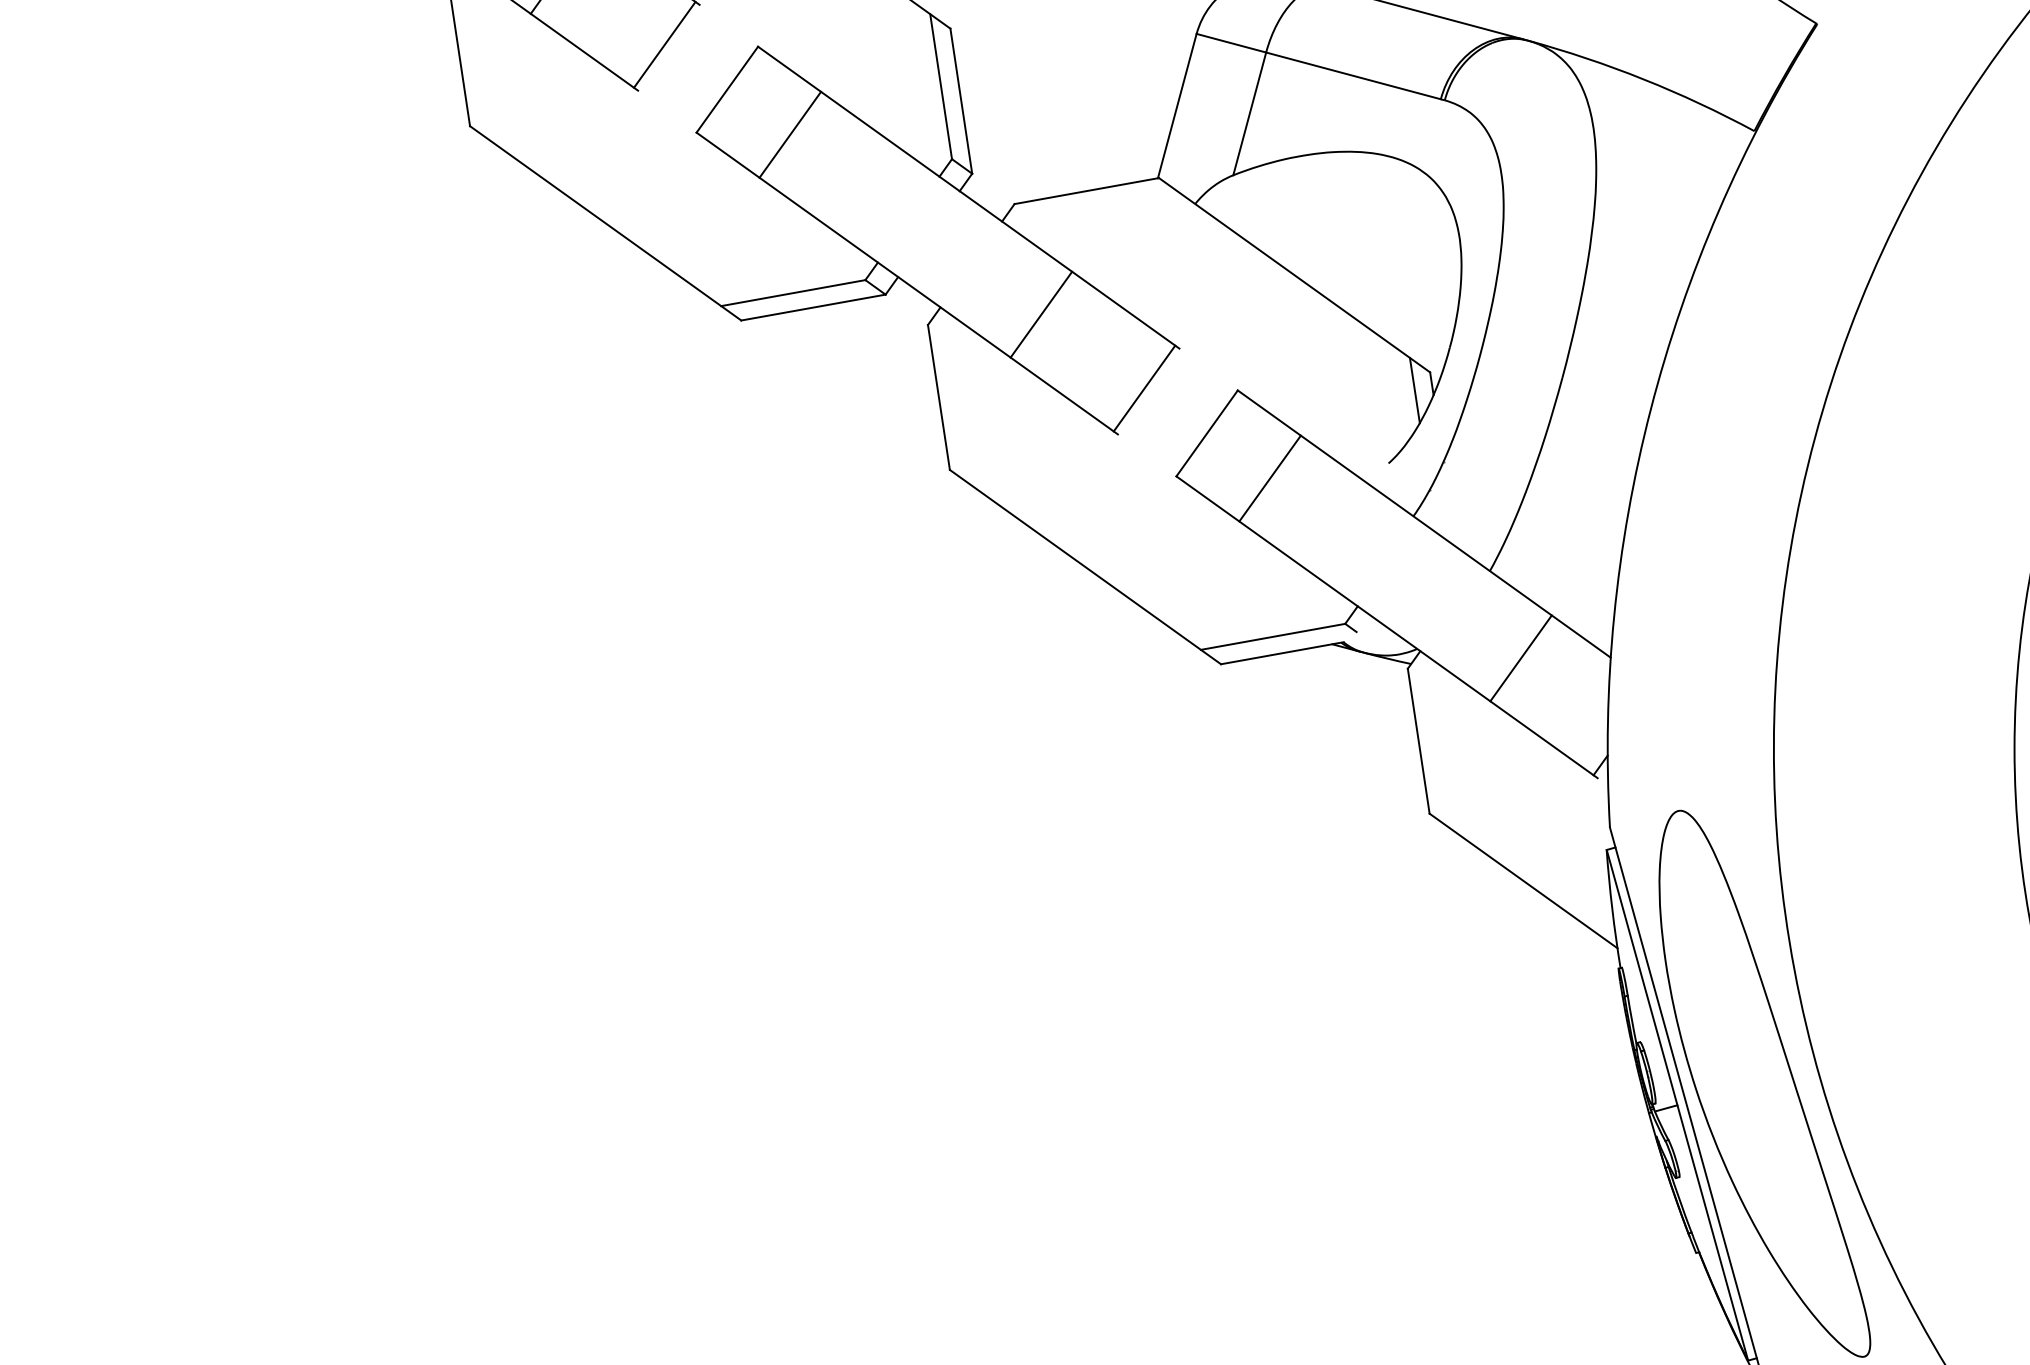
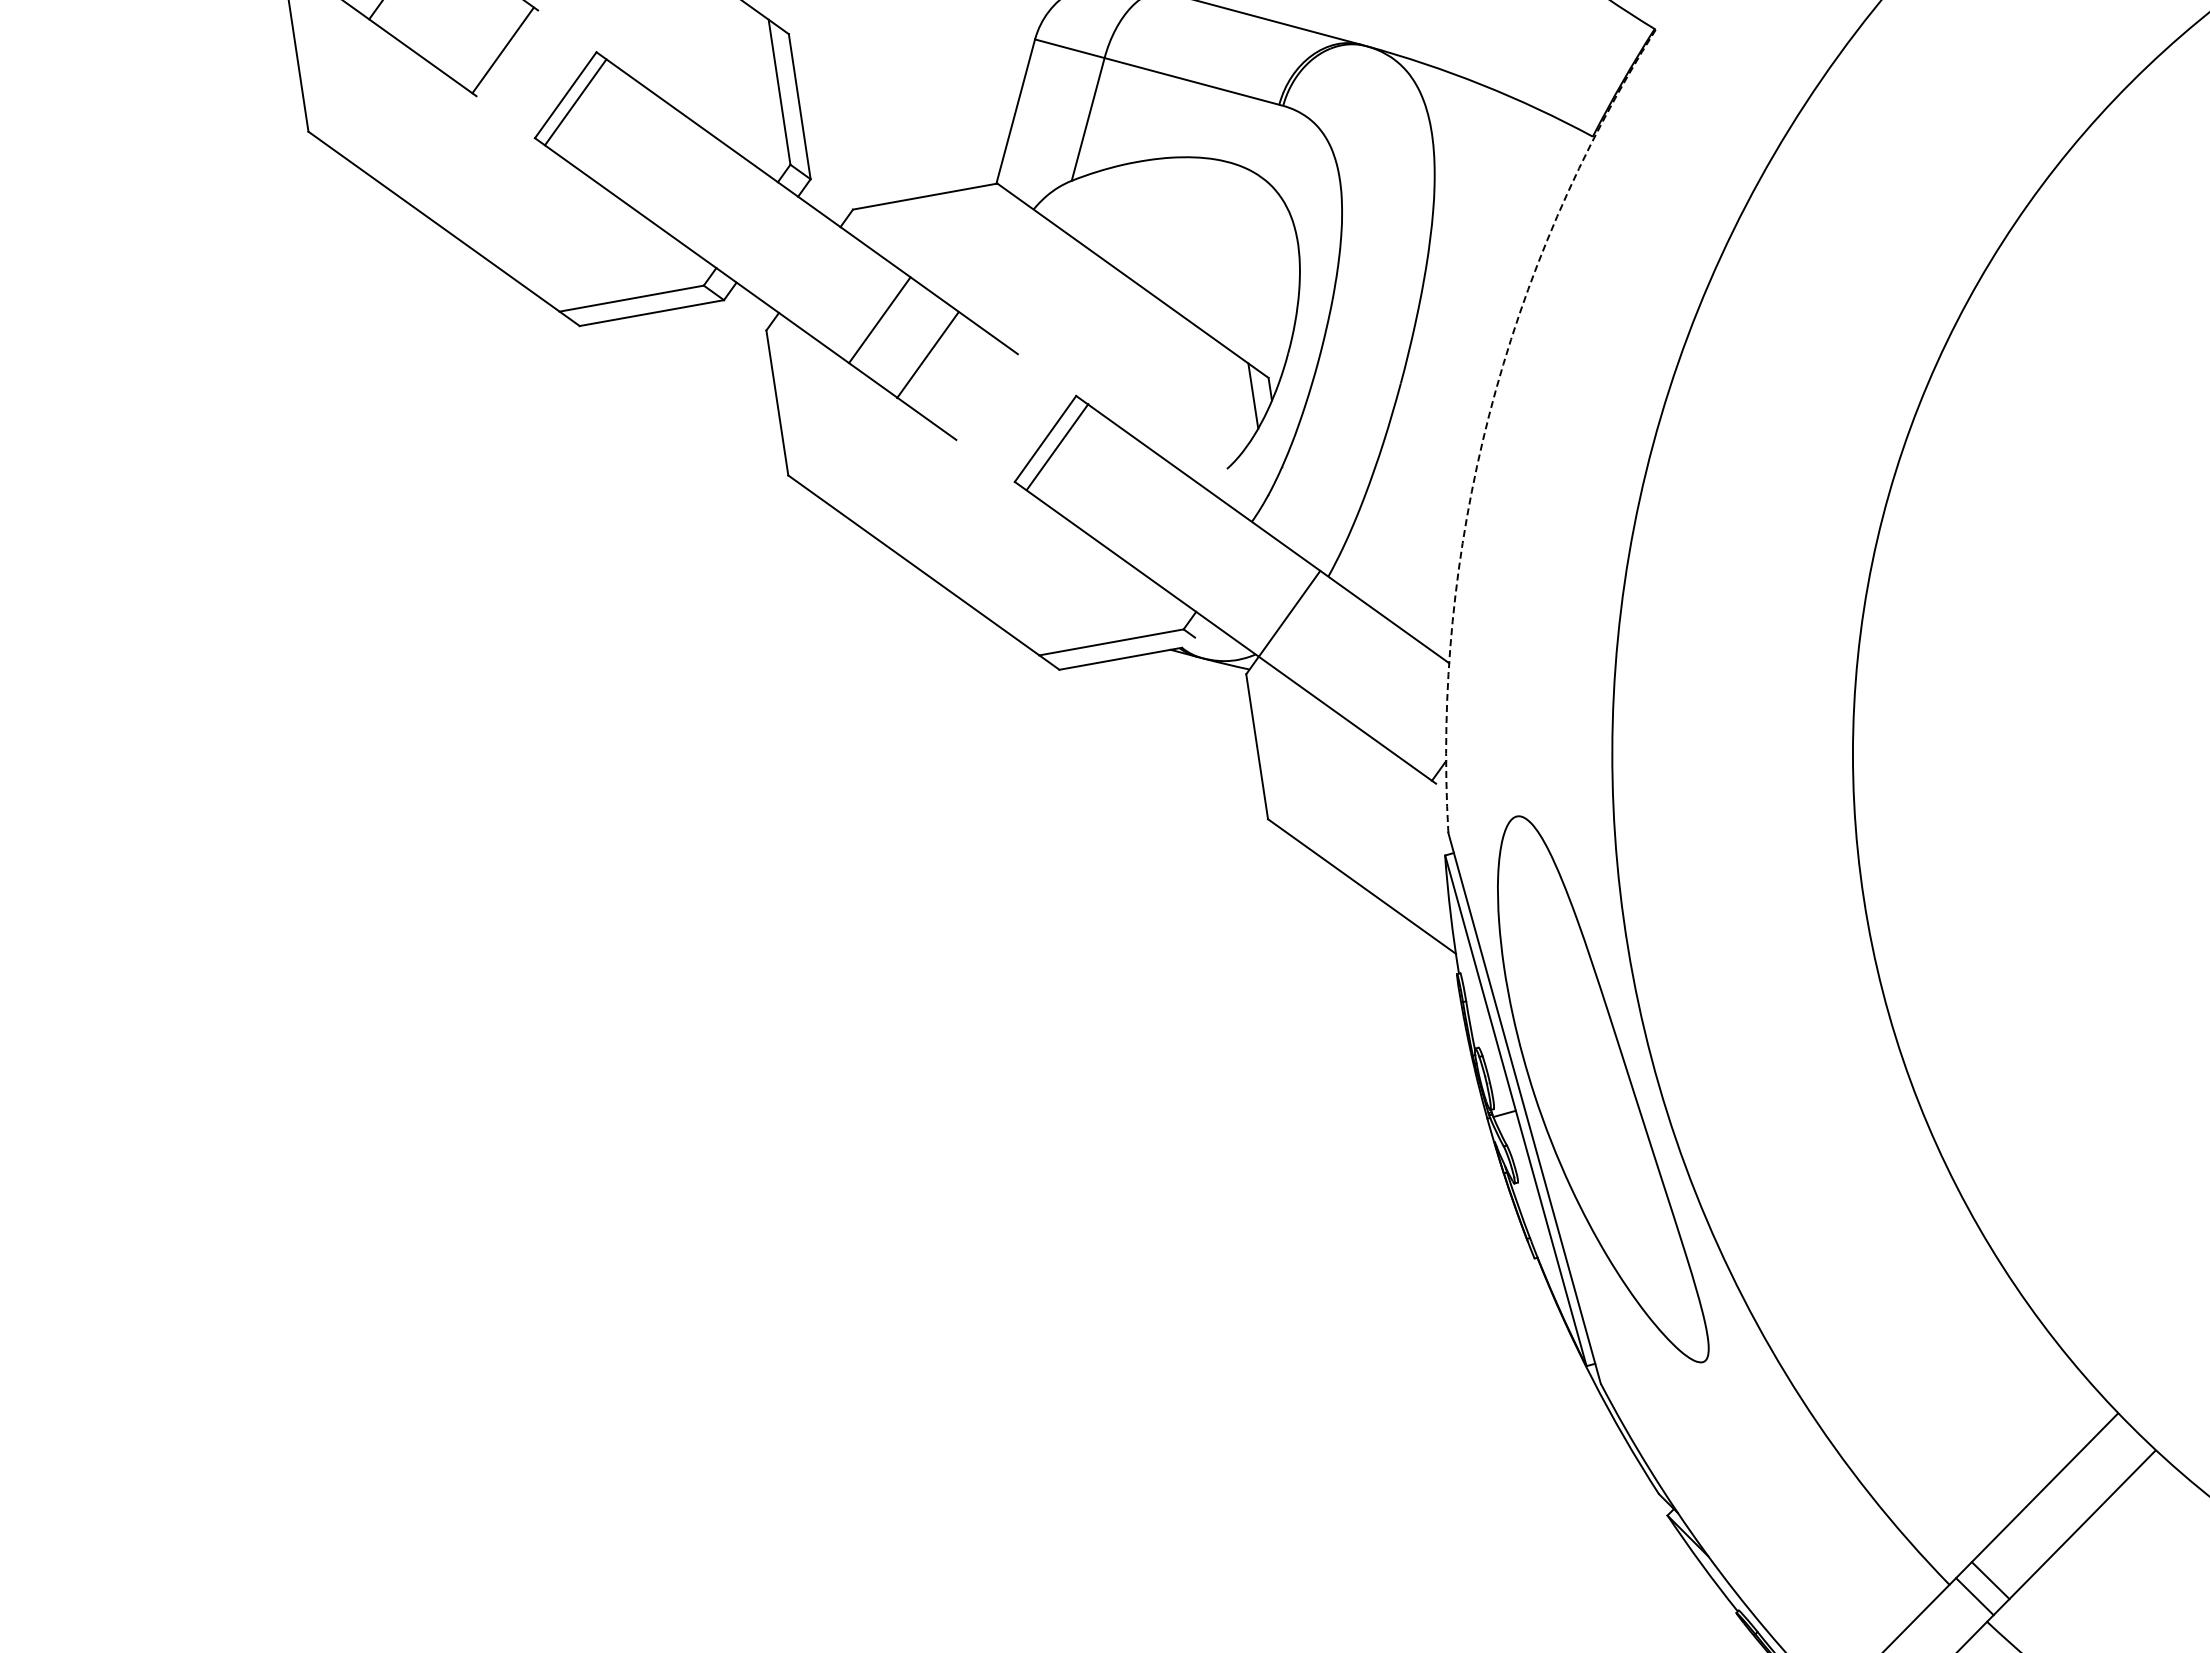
line: (790, 134) -> (575, 102), moved
line: (1144, 388) -> (927, 355), moved
arc: (1651, 409) -> (1489, 415), solid -> dashed
line: (1270, 477) -> (1057, 446), moved
line: (1521, 657) -> (1289, 613), moved

